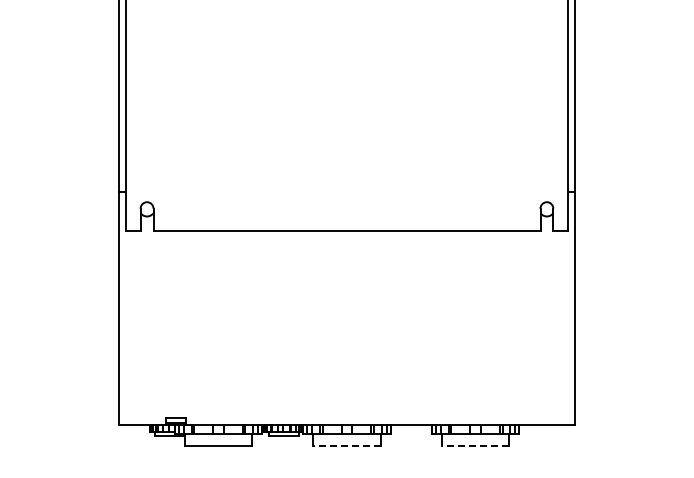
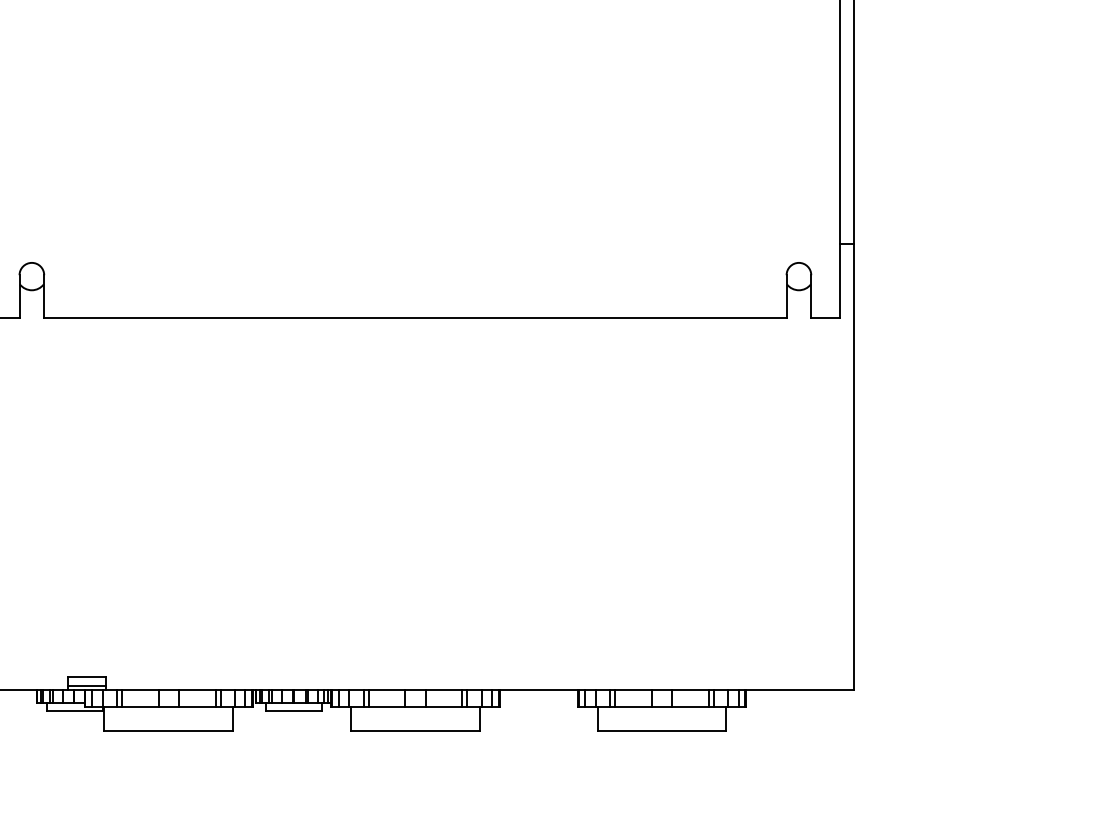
line: (346, 446) -> (414, 731), dashed -> solid
line: (475, 446) -> (661, 731), dashed -> solid

